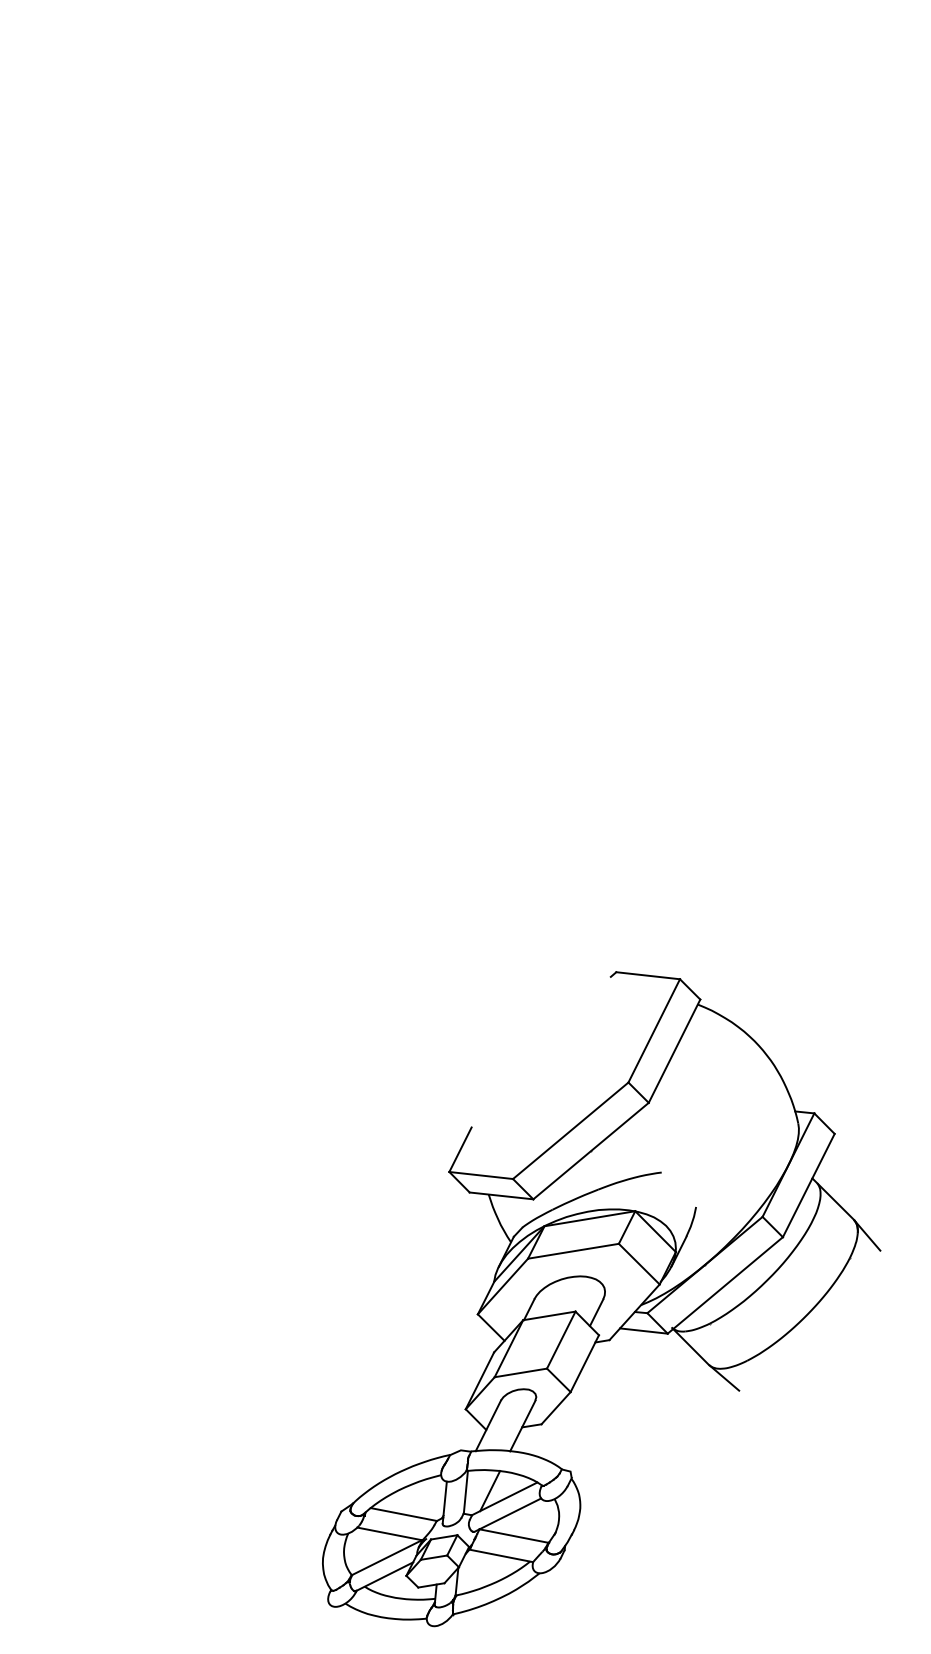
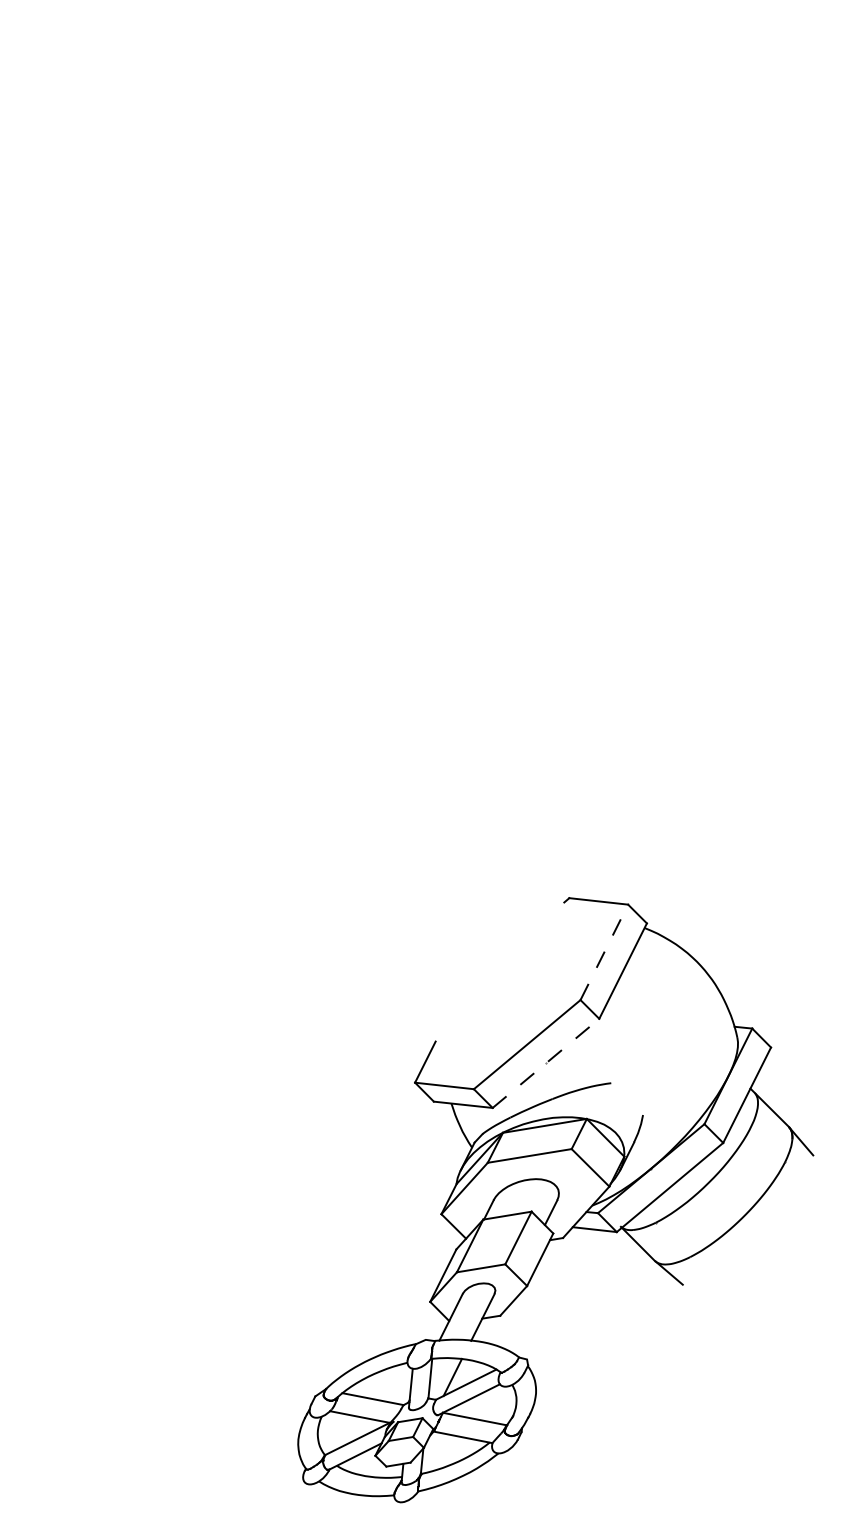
line: (654, 1030) -> (604, 951), solid -> dashed
line: (591, 1150) -> (546, 1062), solid -> dashed

